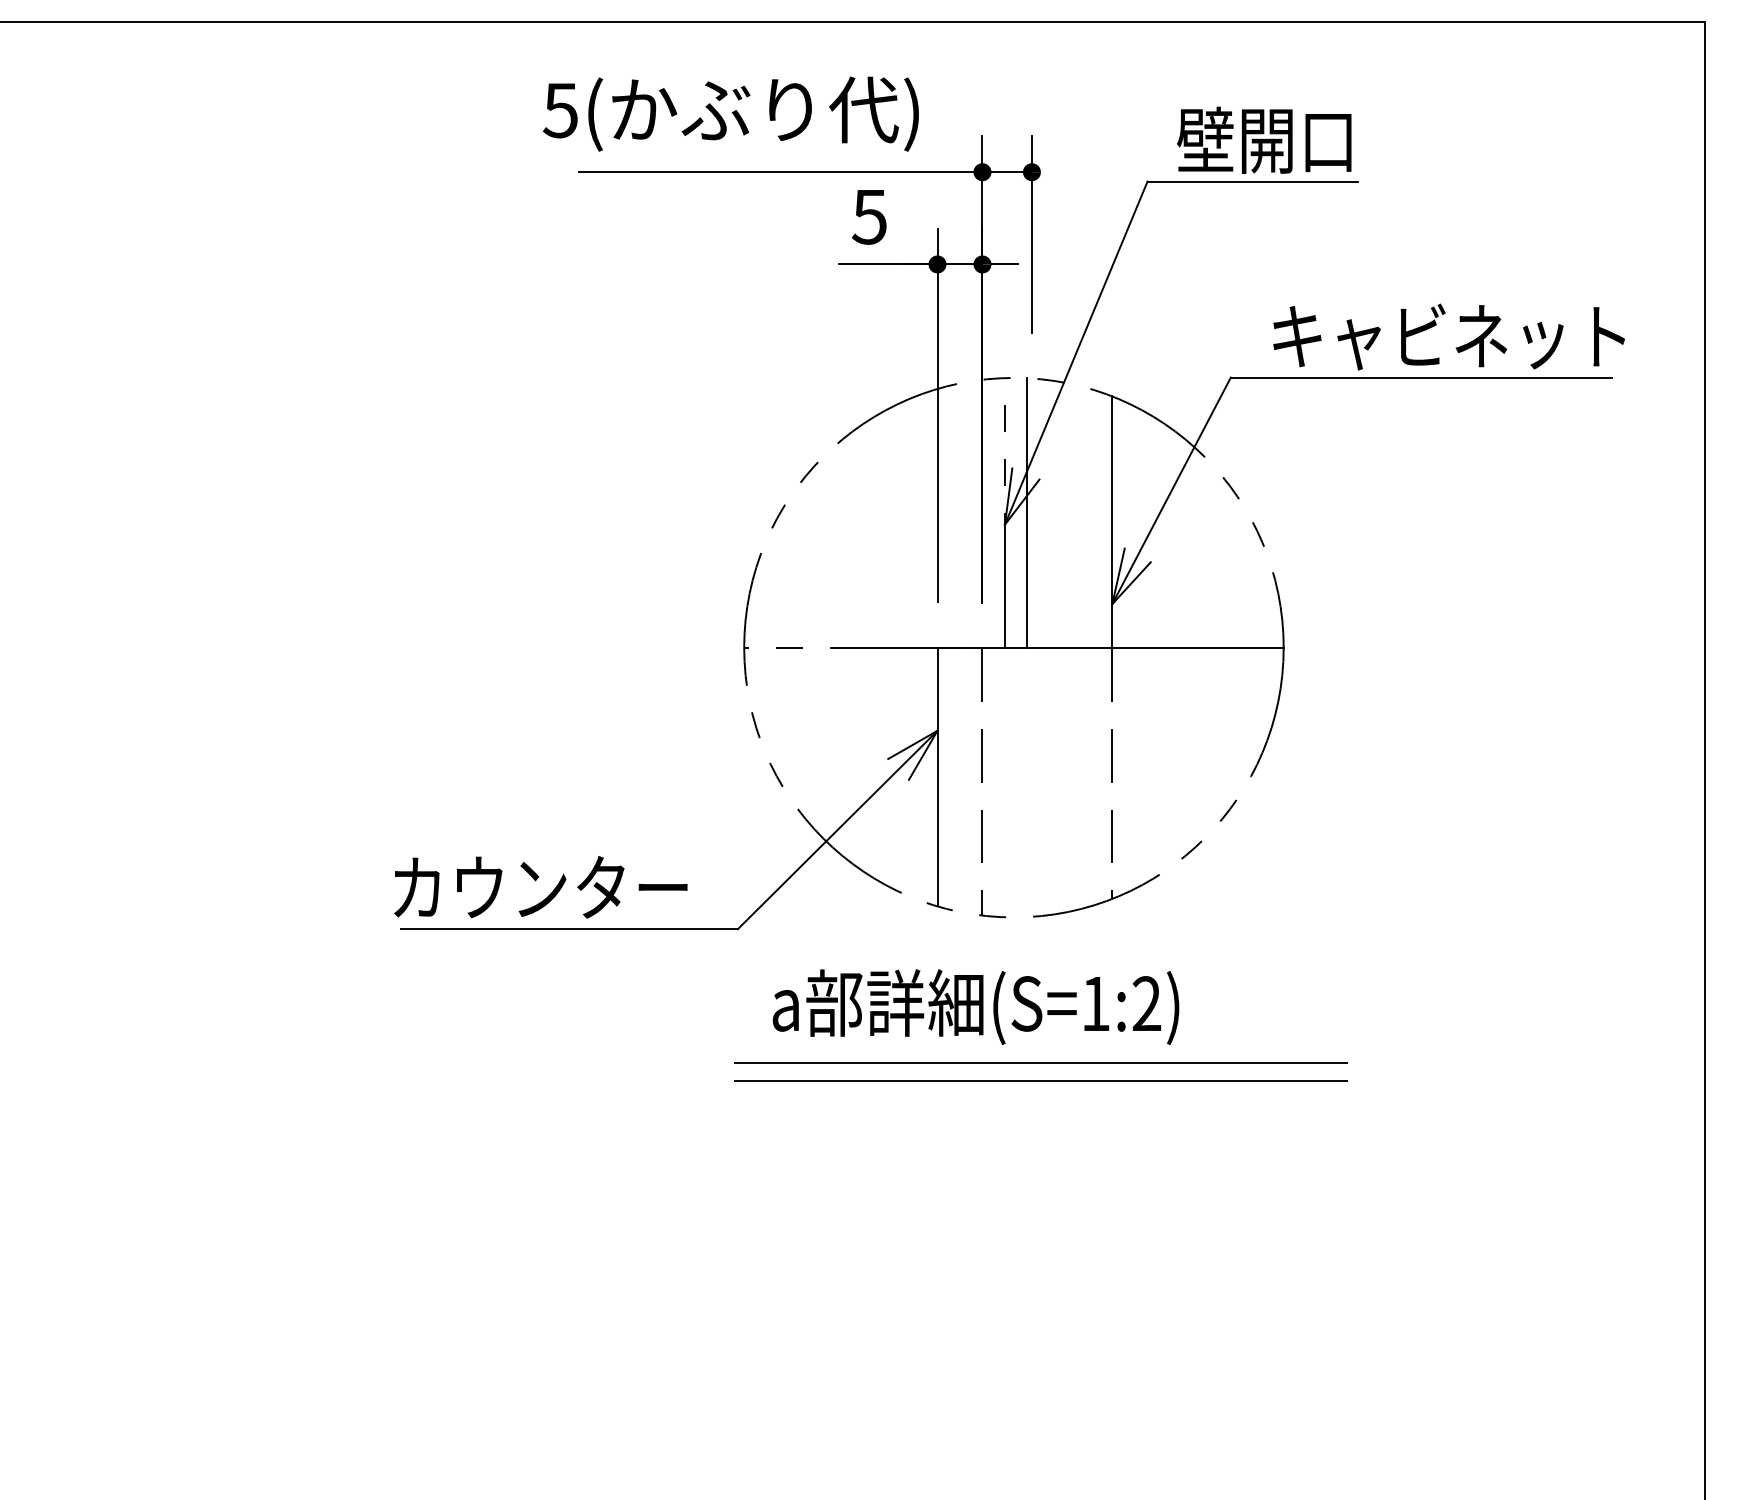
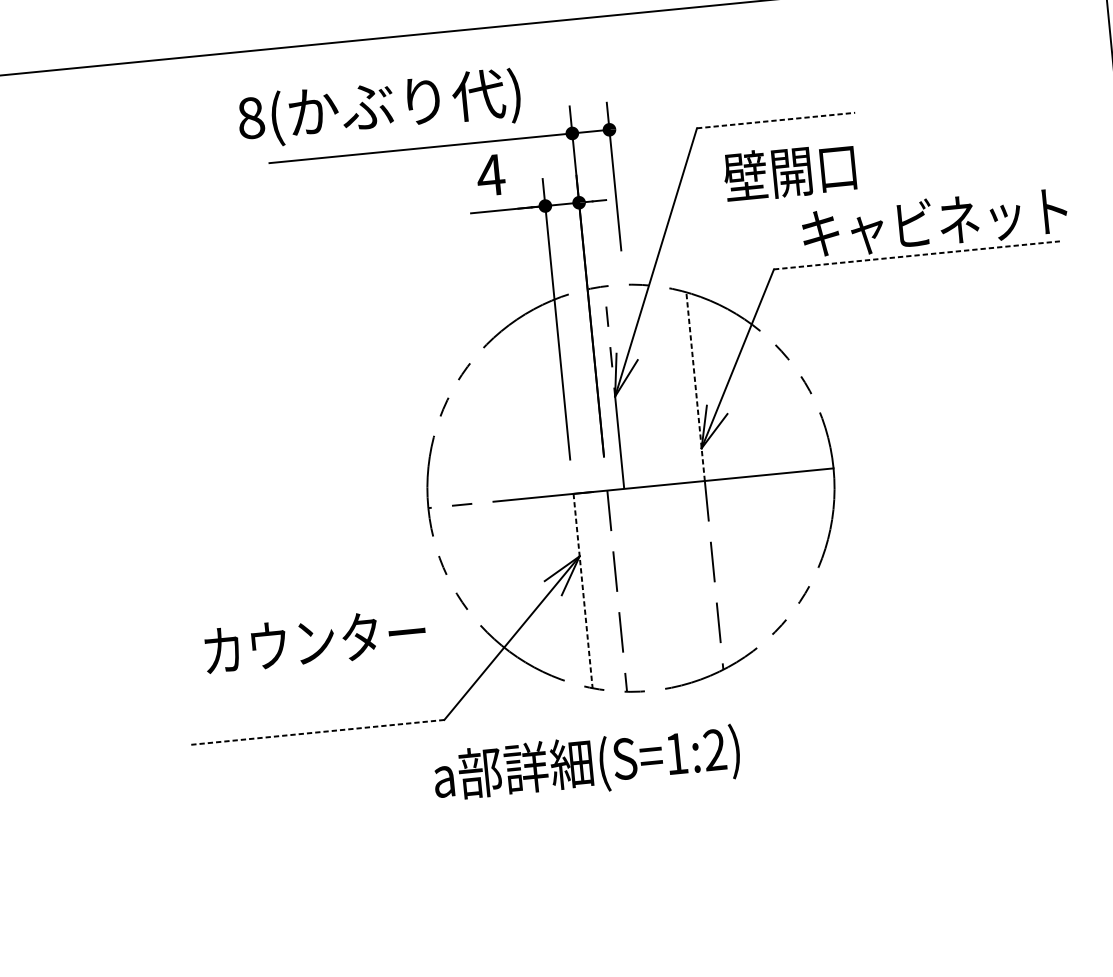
text: (560, 110) -> (250, 118), 5( -> 8(
text: (1264, 139) -> (789, 171), moved
line: (1253, 181) -> (776, 120), solid -> dashed
text: (869, 217) -> (490, 175), 5 -> 4
line: (1421, 377) -> (917, 255), solid -> dashed
line: (1027, 512) -> (631, 385), removed
line: (1112, 522) -> (695, 386), solid -> dashed
line: (937, 777) -> (583, 591), solid -> dashed
text: (540, 887) -> (314, 641), moved
line: (569, 929) -> (317, 732), solid -> dashed
text: (975, 1007) -> (586, 765), moved
line: (1040, 1062) -> (681, 797), removed
line: (1040, 1080) -> (682, 811), removed

